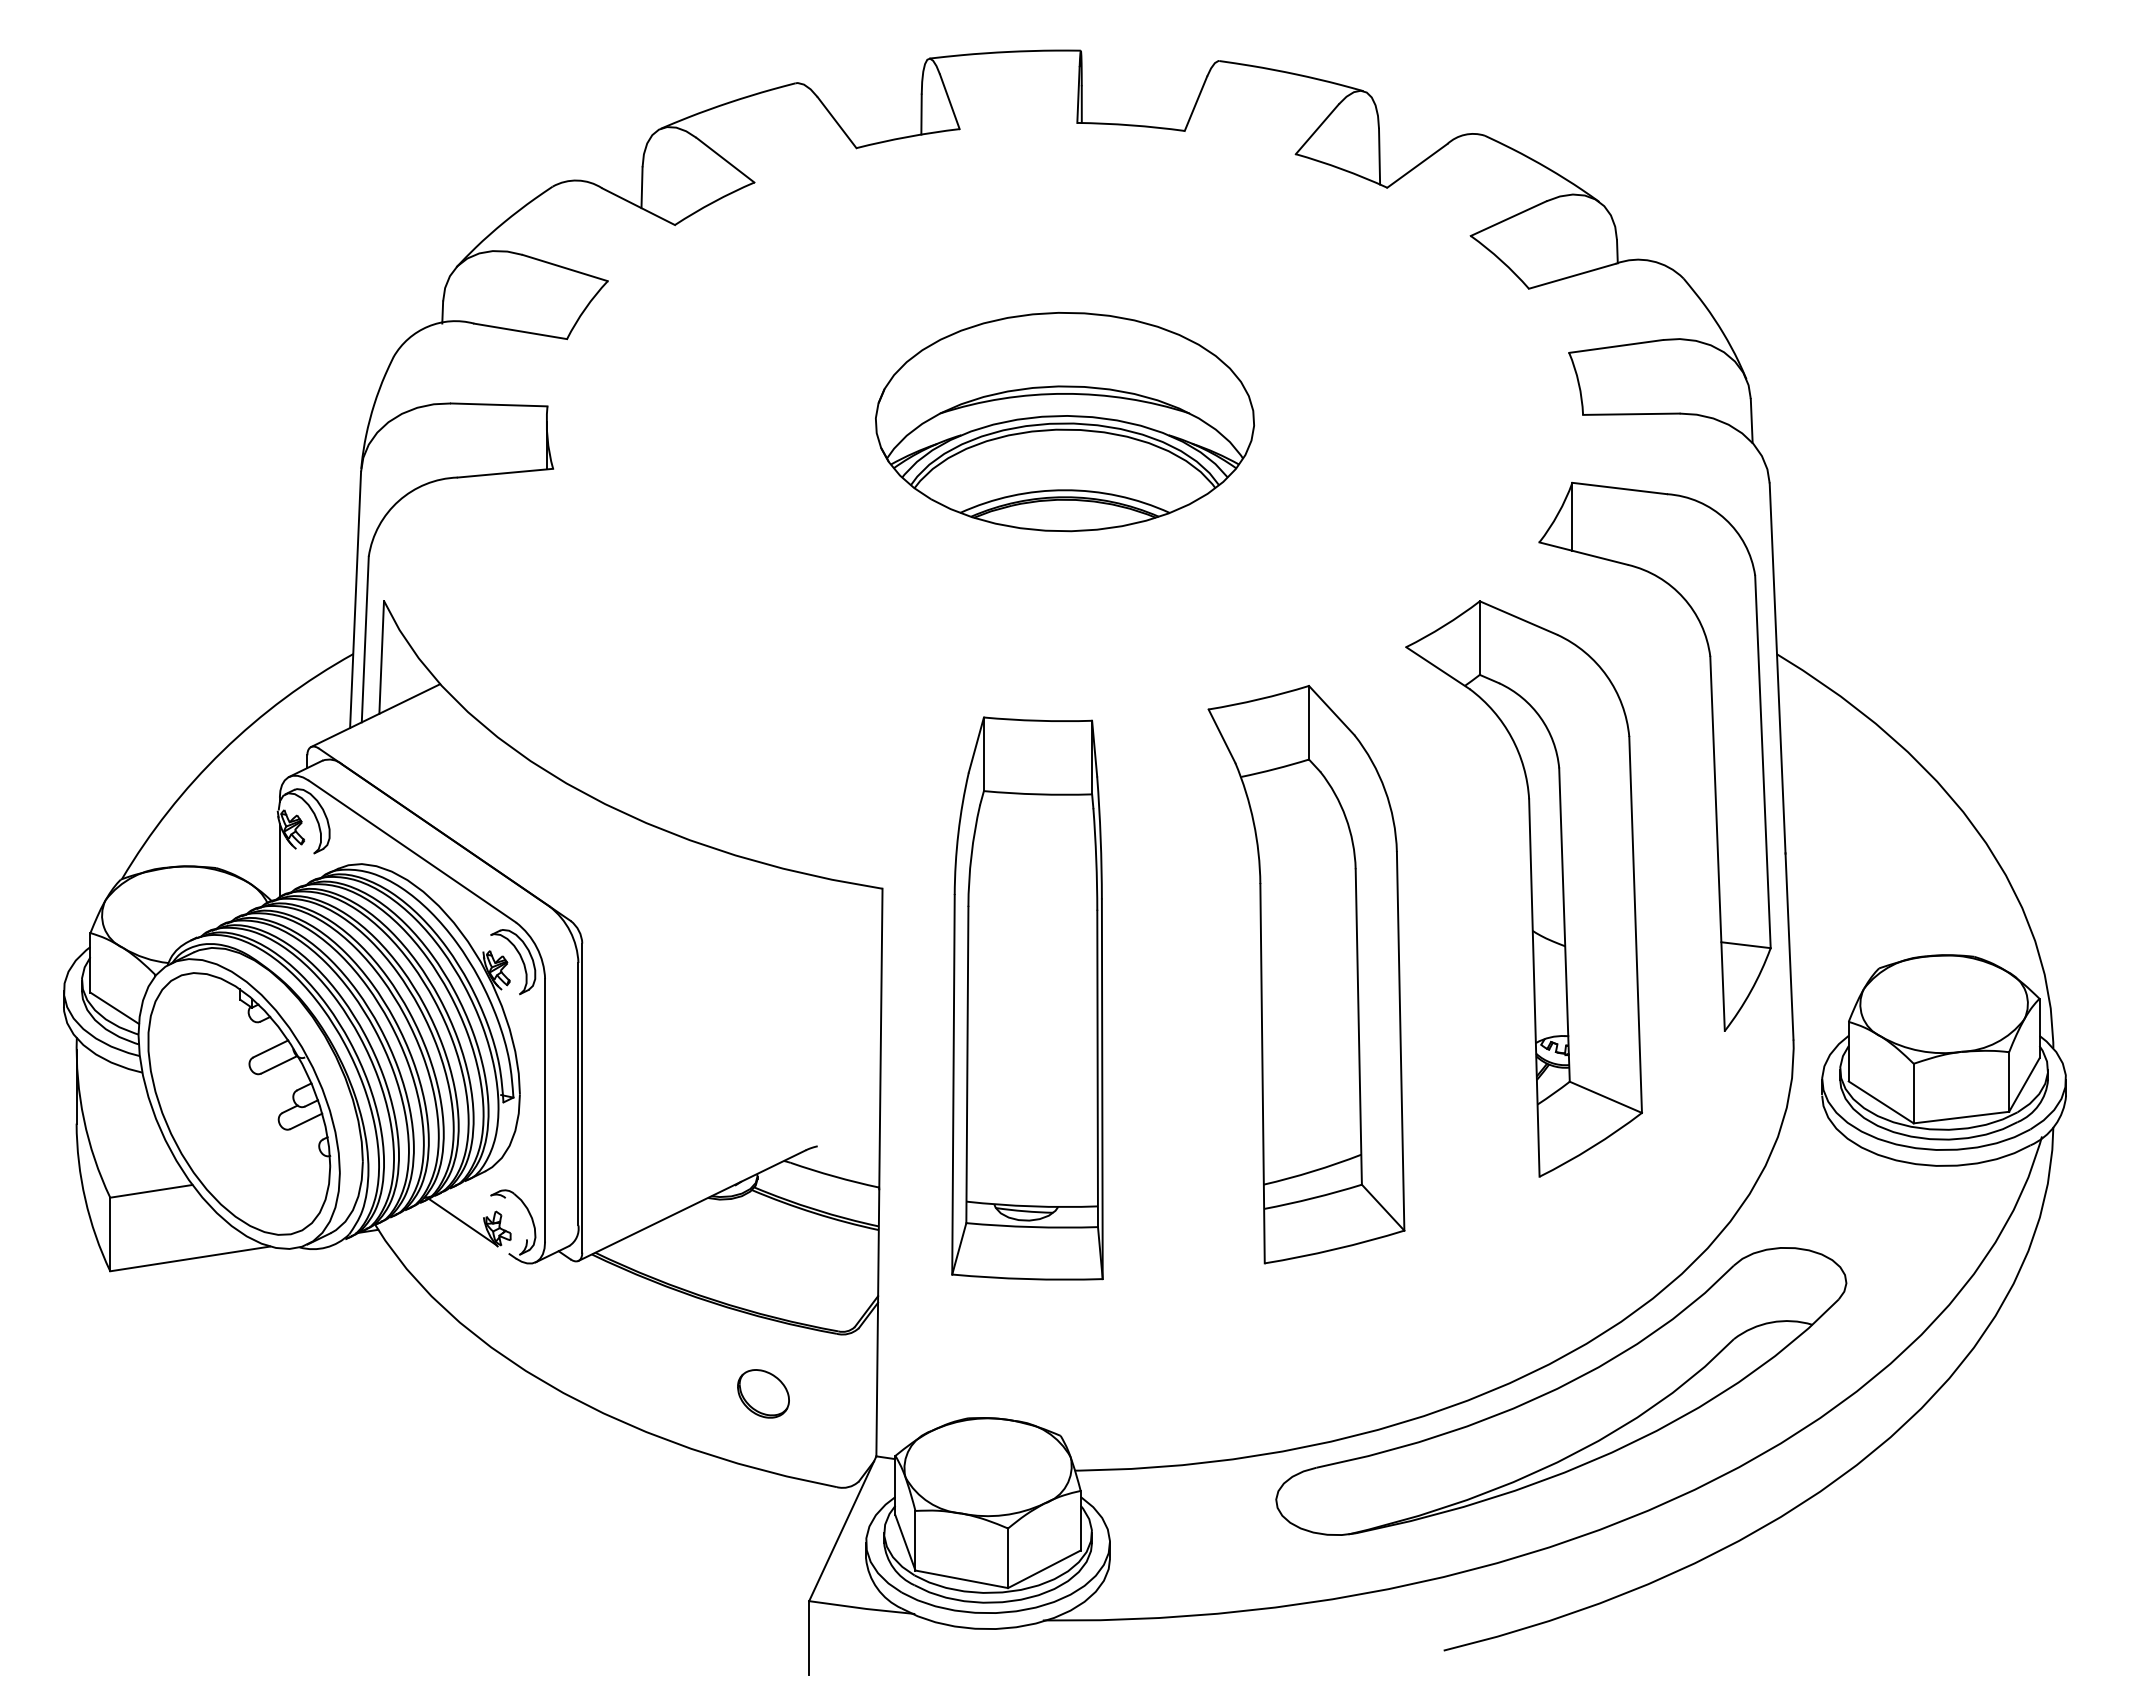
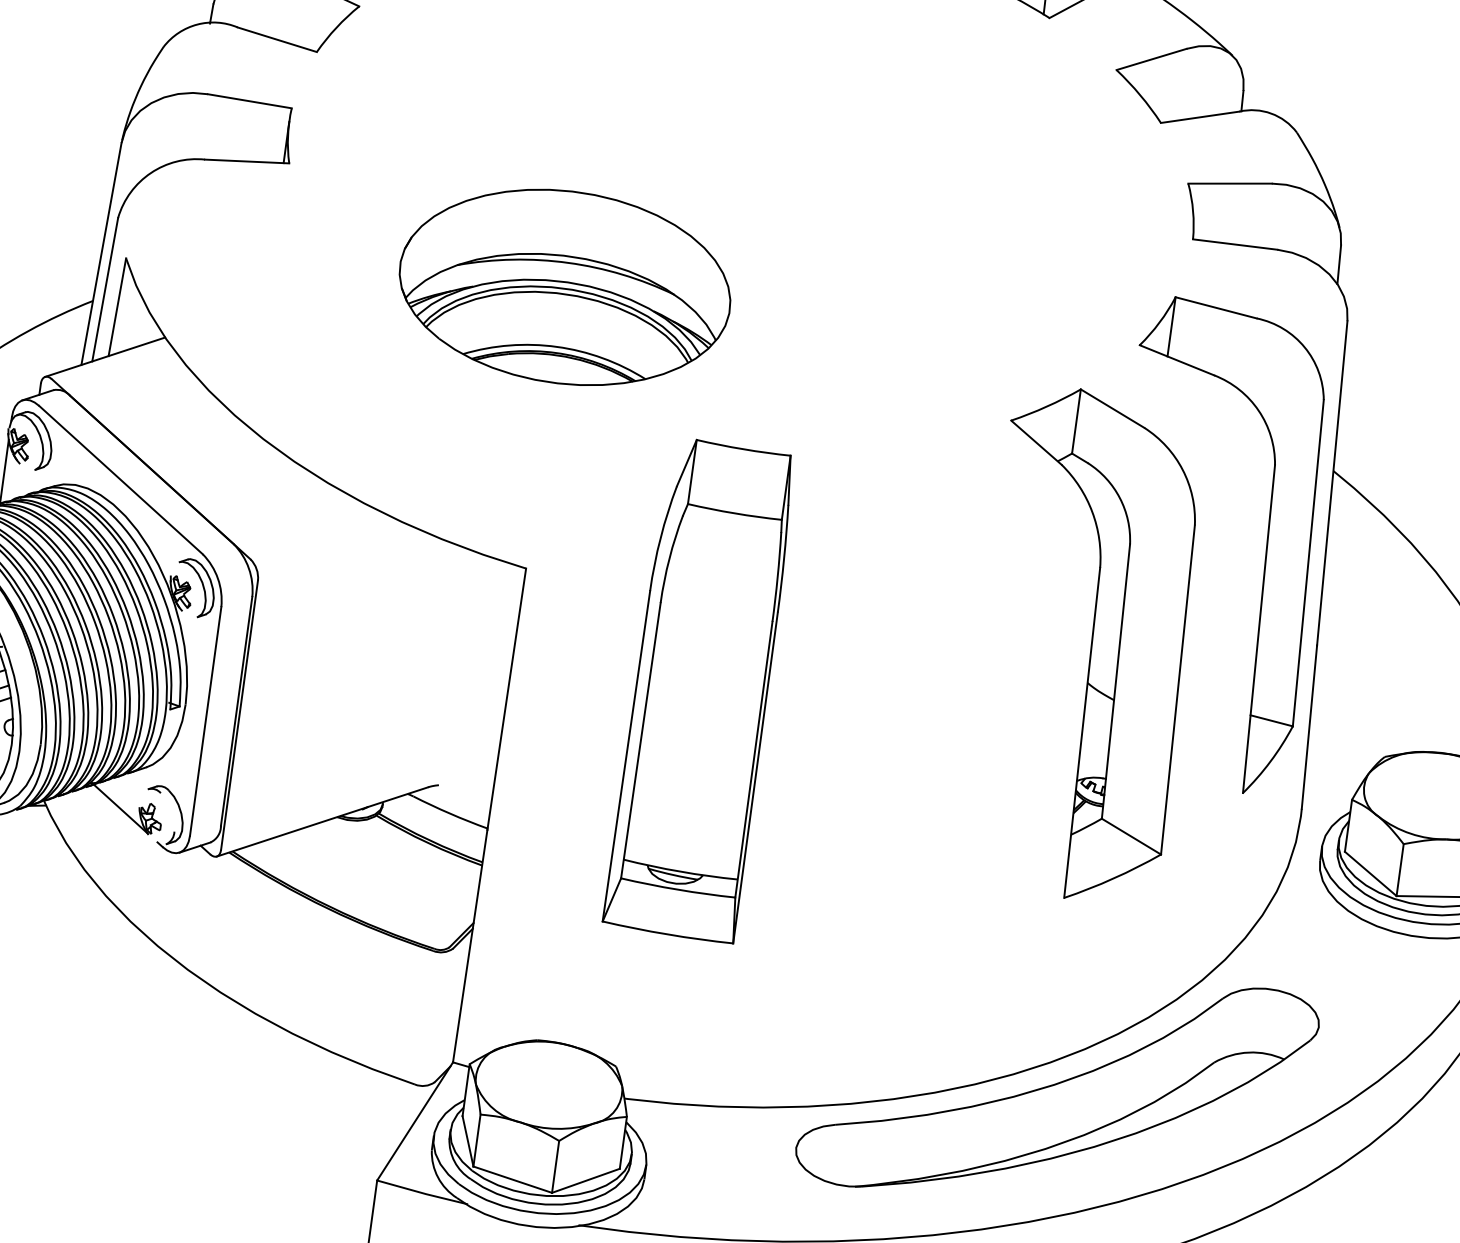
part: (1064, 422) -> (564, 287), moved
part: (1306, 974) -> (885, 693), removed
part: (1027, 998) -> (701, 689), moved
part: (763, 1393) -> (362, 994), removed

